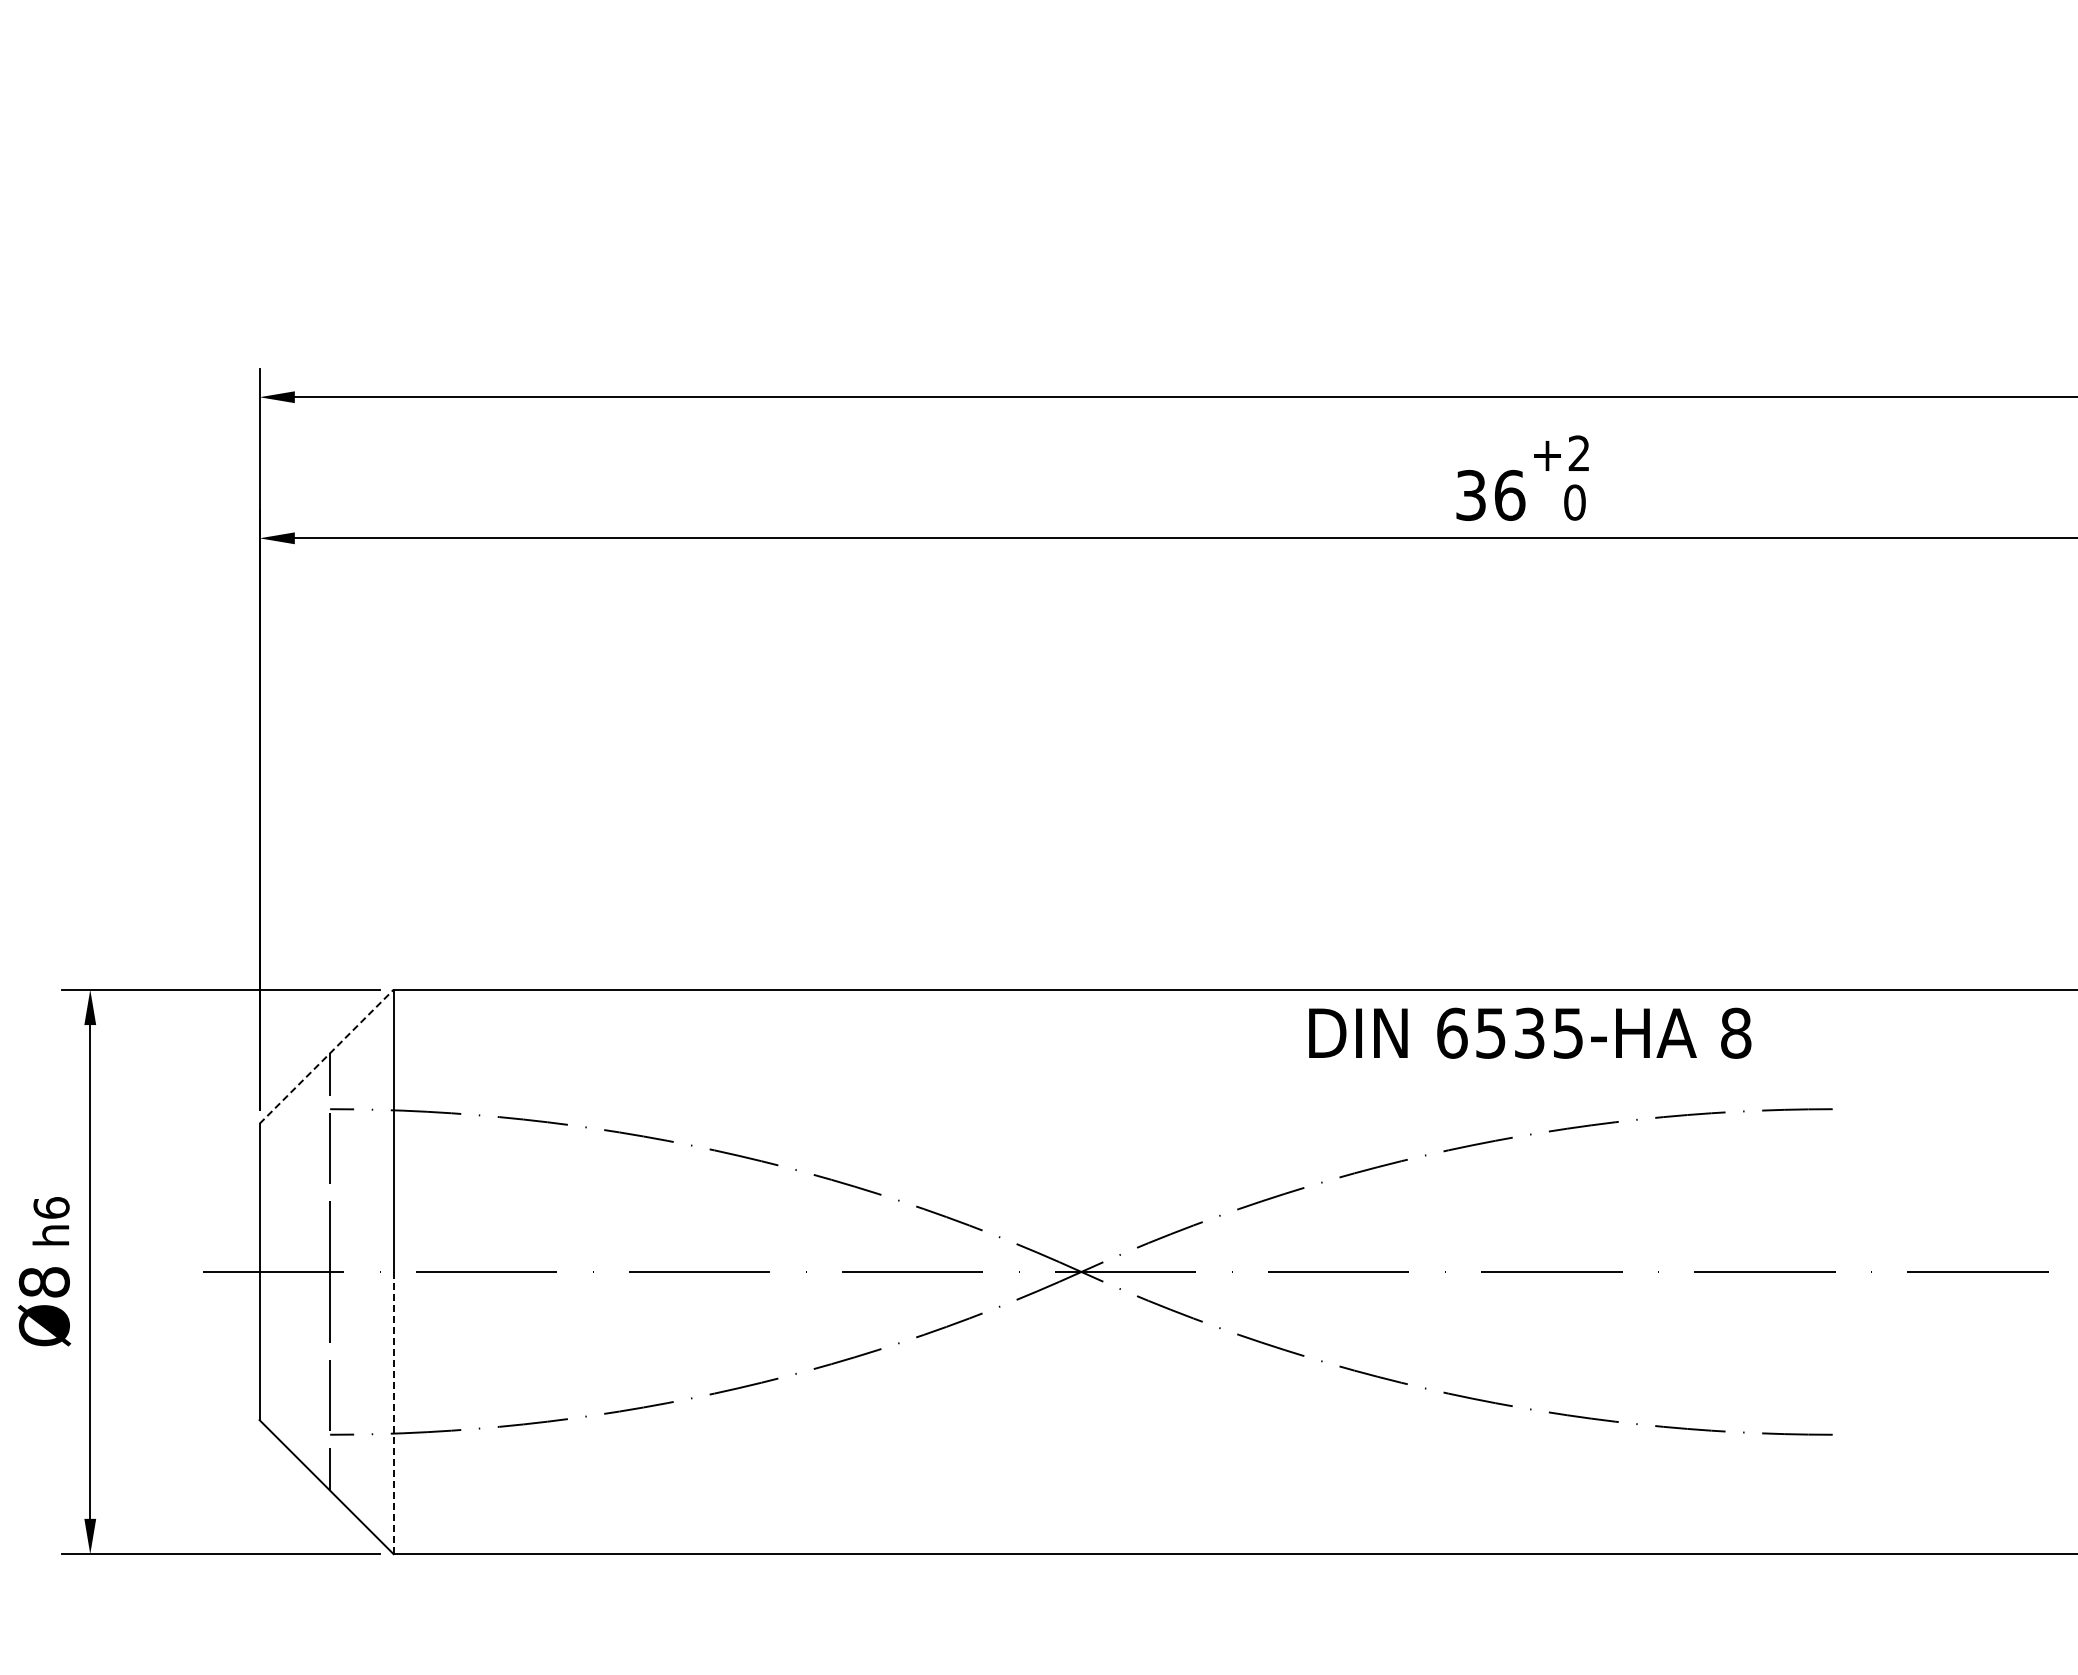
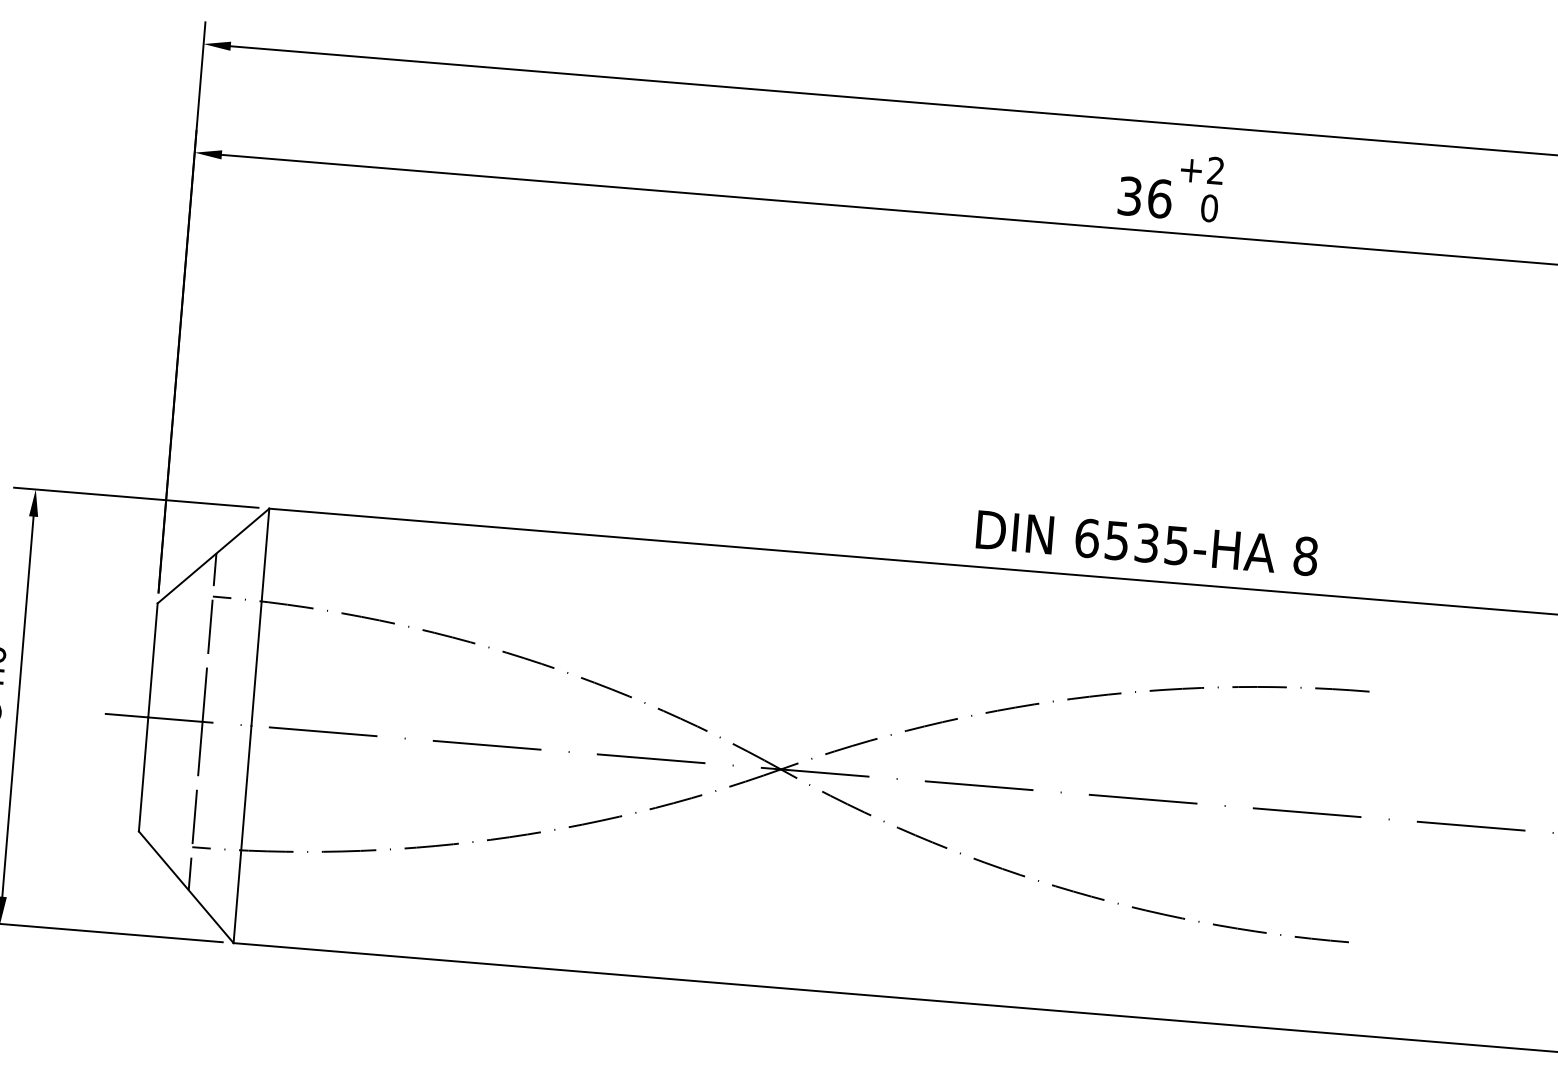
text: (1530, 1032) -> (1147, 542), moved
line: (326, 1056) -> (213, 555), dashed -> solid
line: (393, 1412) -> (242, 834), dashed -> solid

